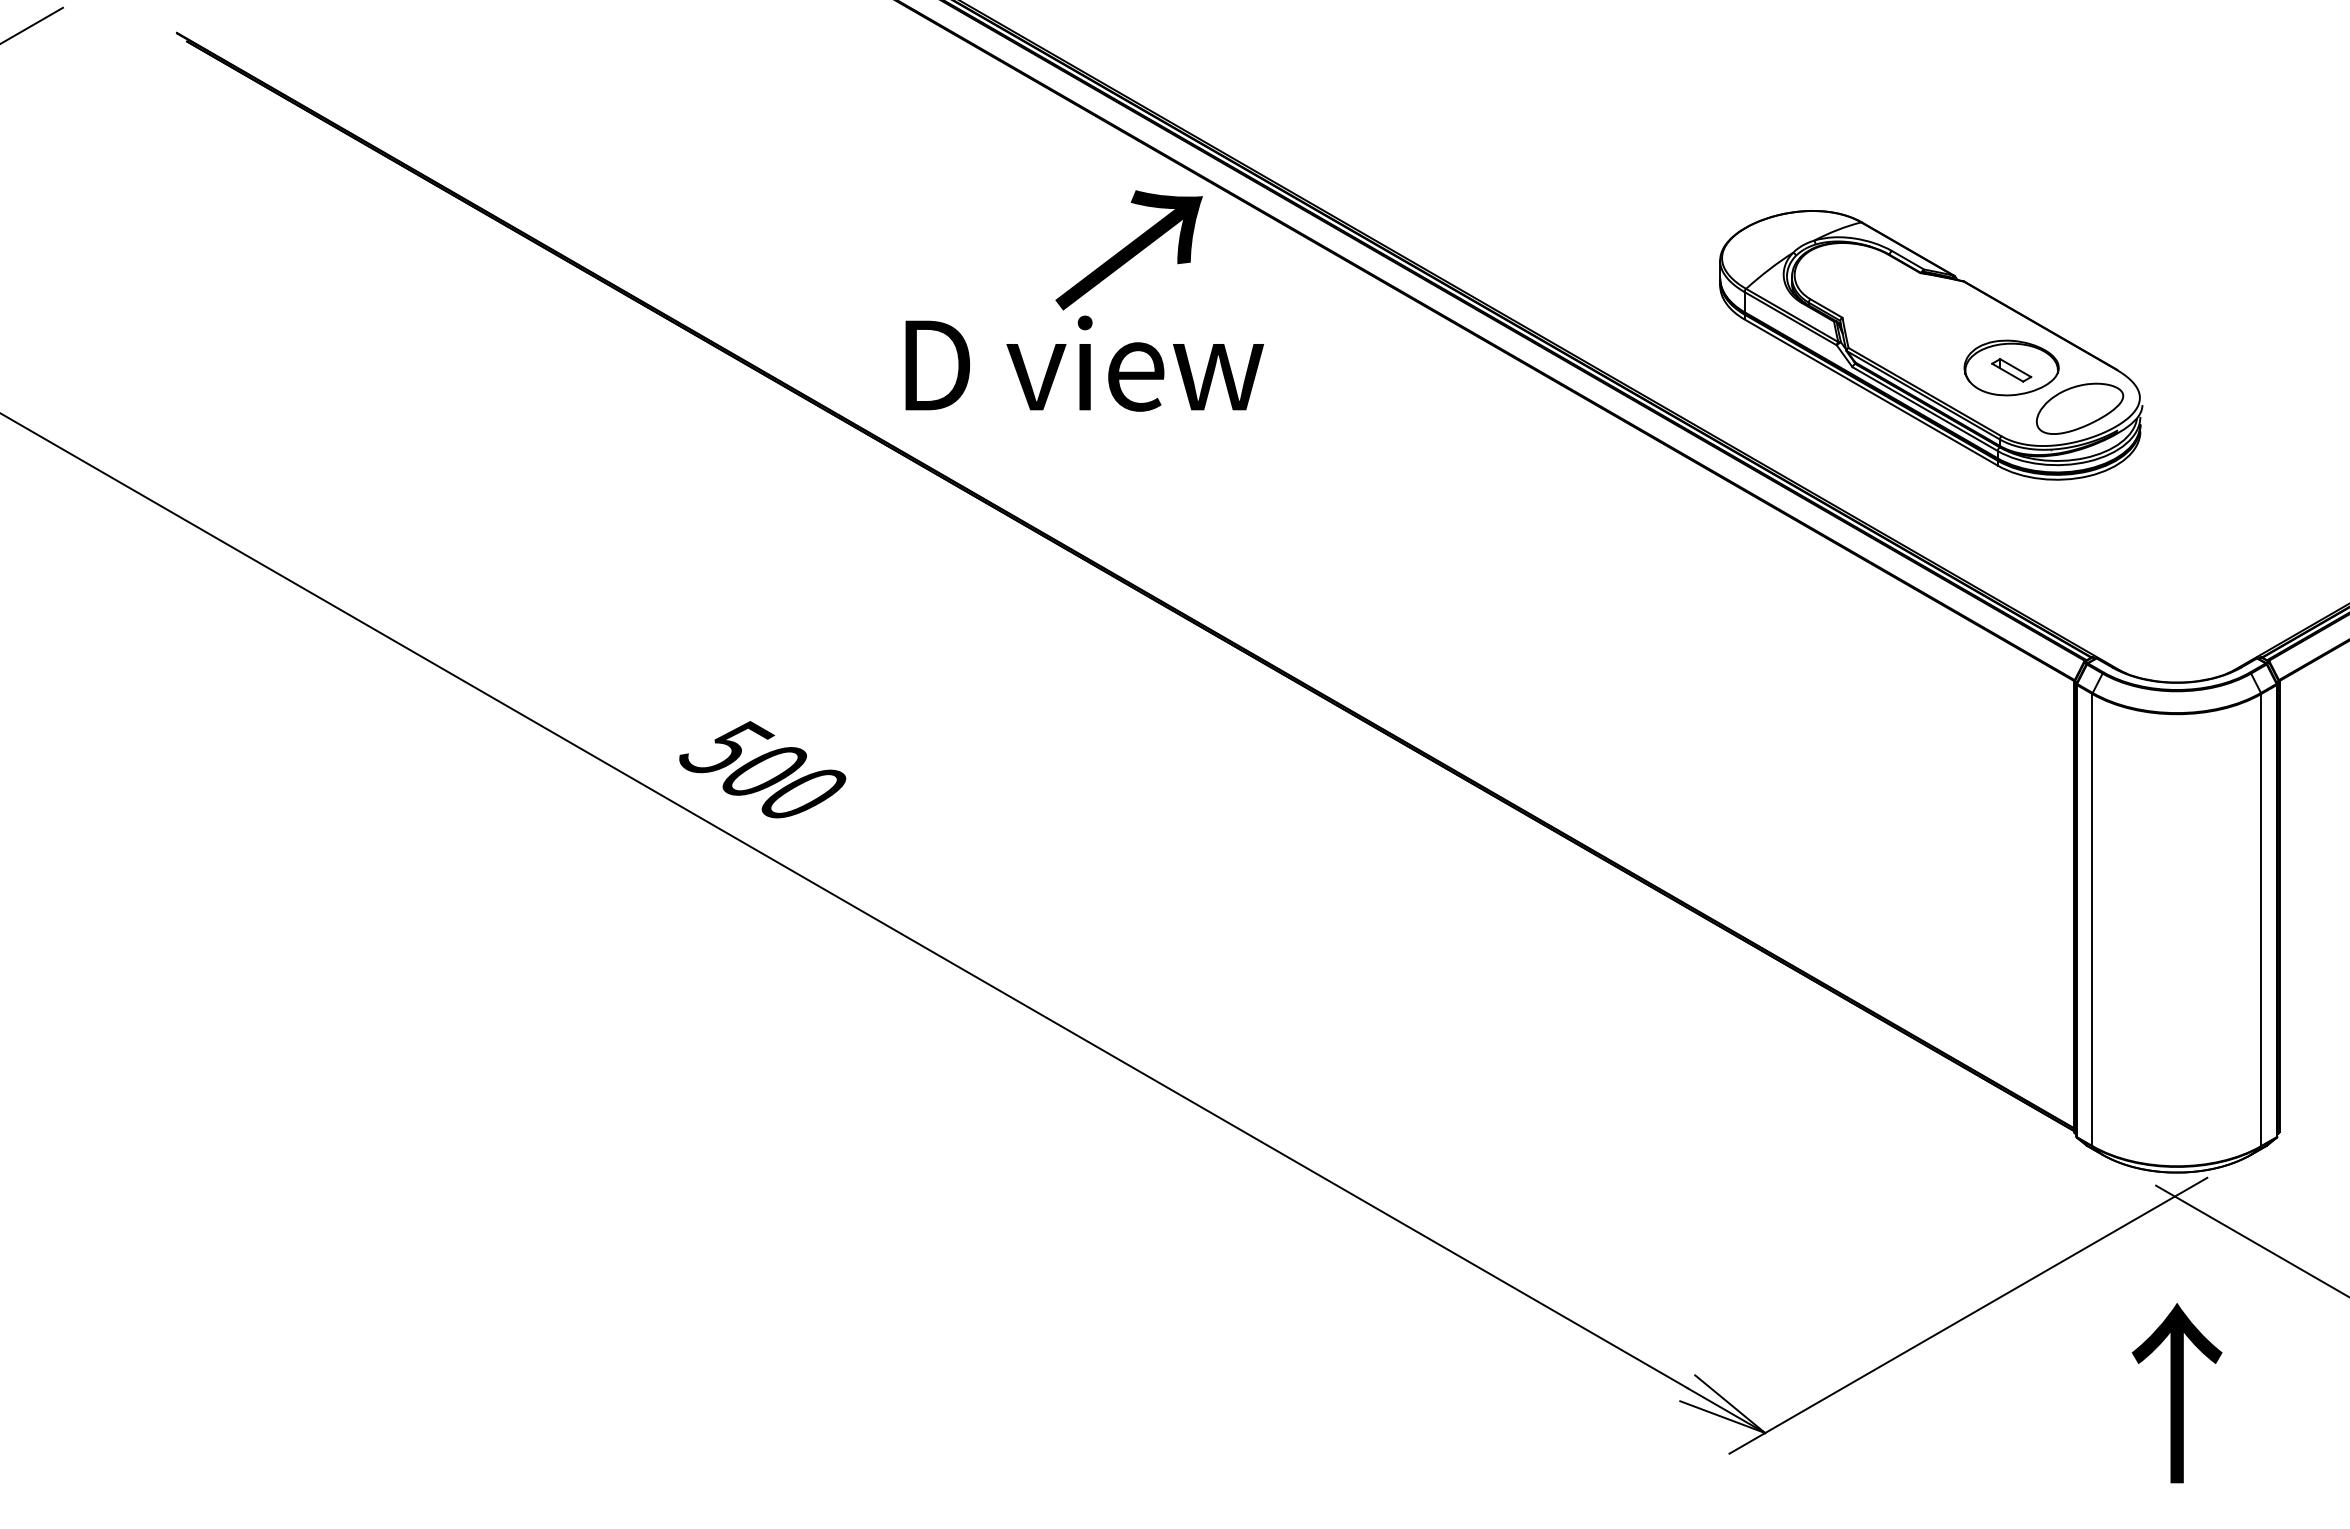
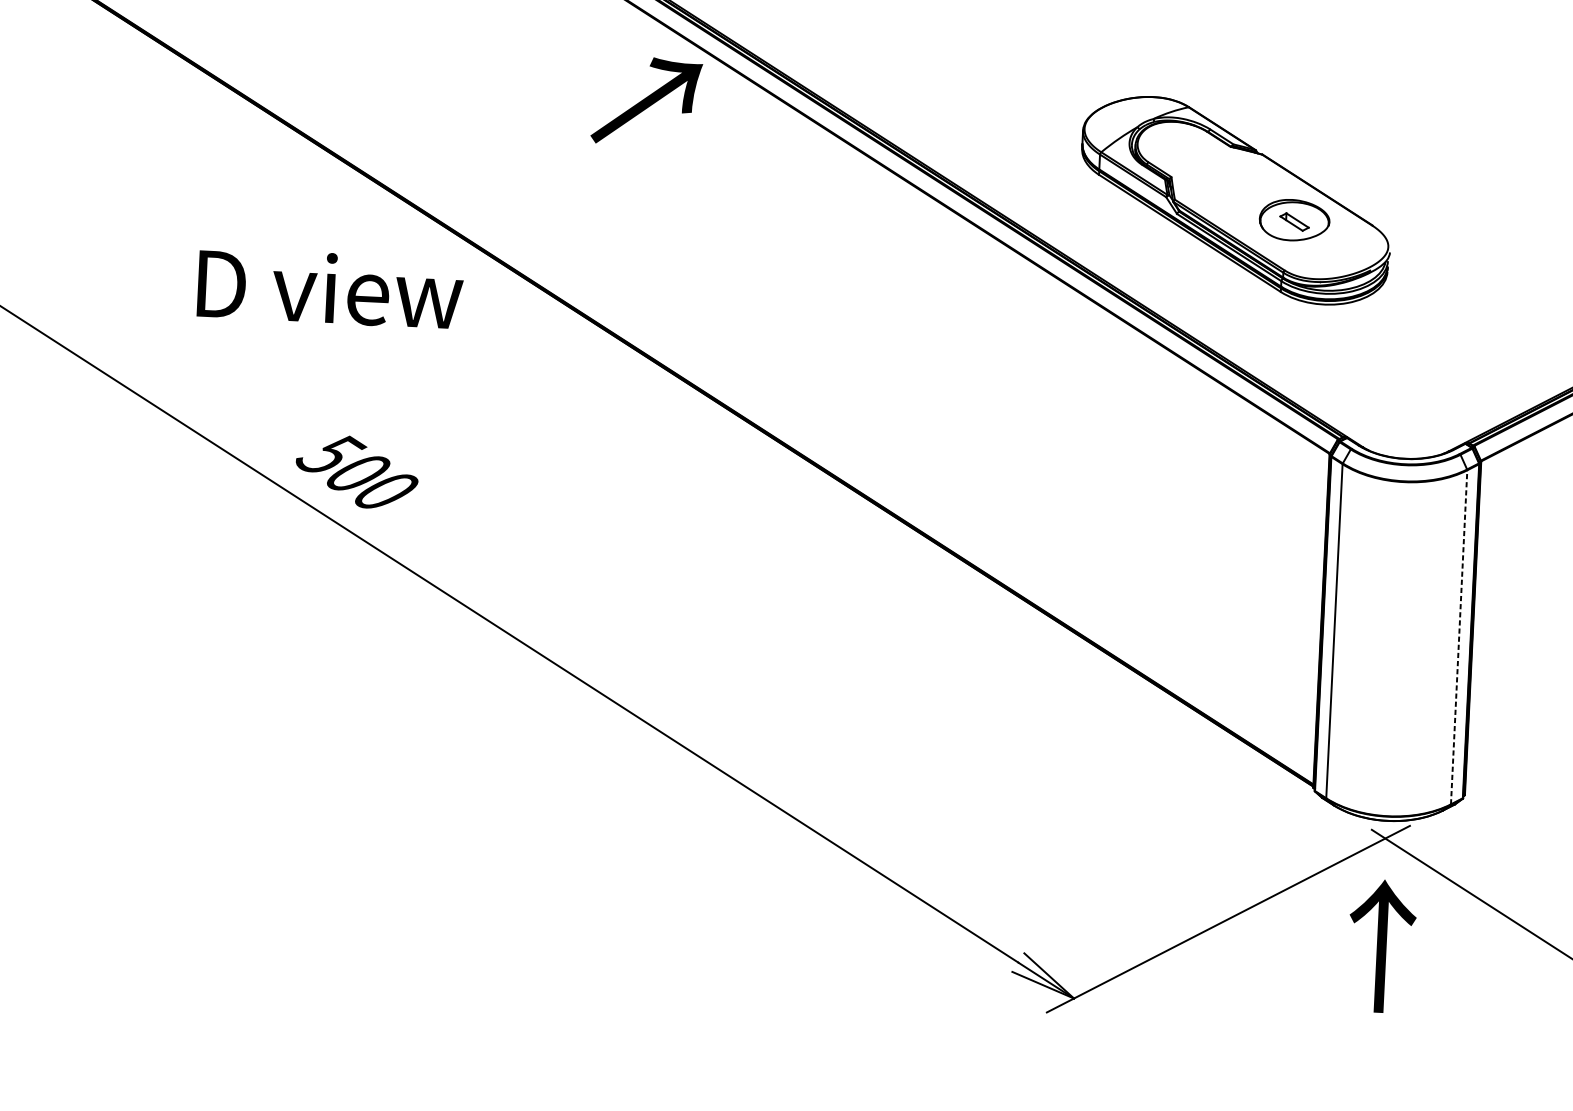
text: (1084, 363) -> (330, 288), moved
part: (2080, 408) -> (1344, 252), removed
line: (2261, 919) -> (1459, 636), solid -> dashed
text: (2176, 1393) -> (1381, 946), moved

